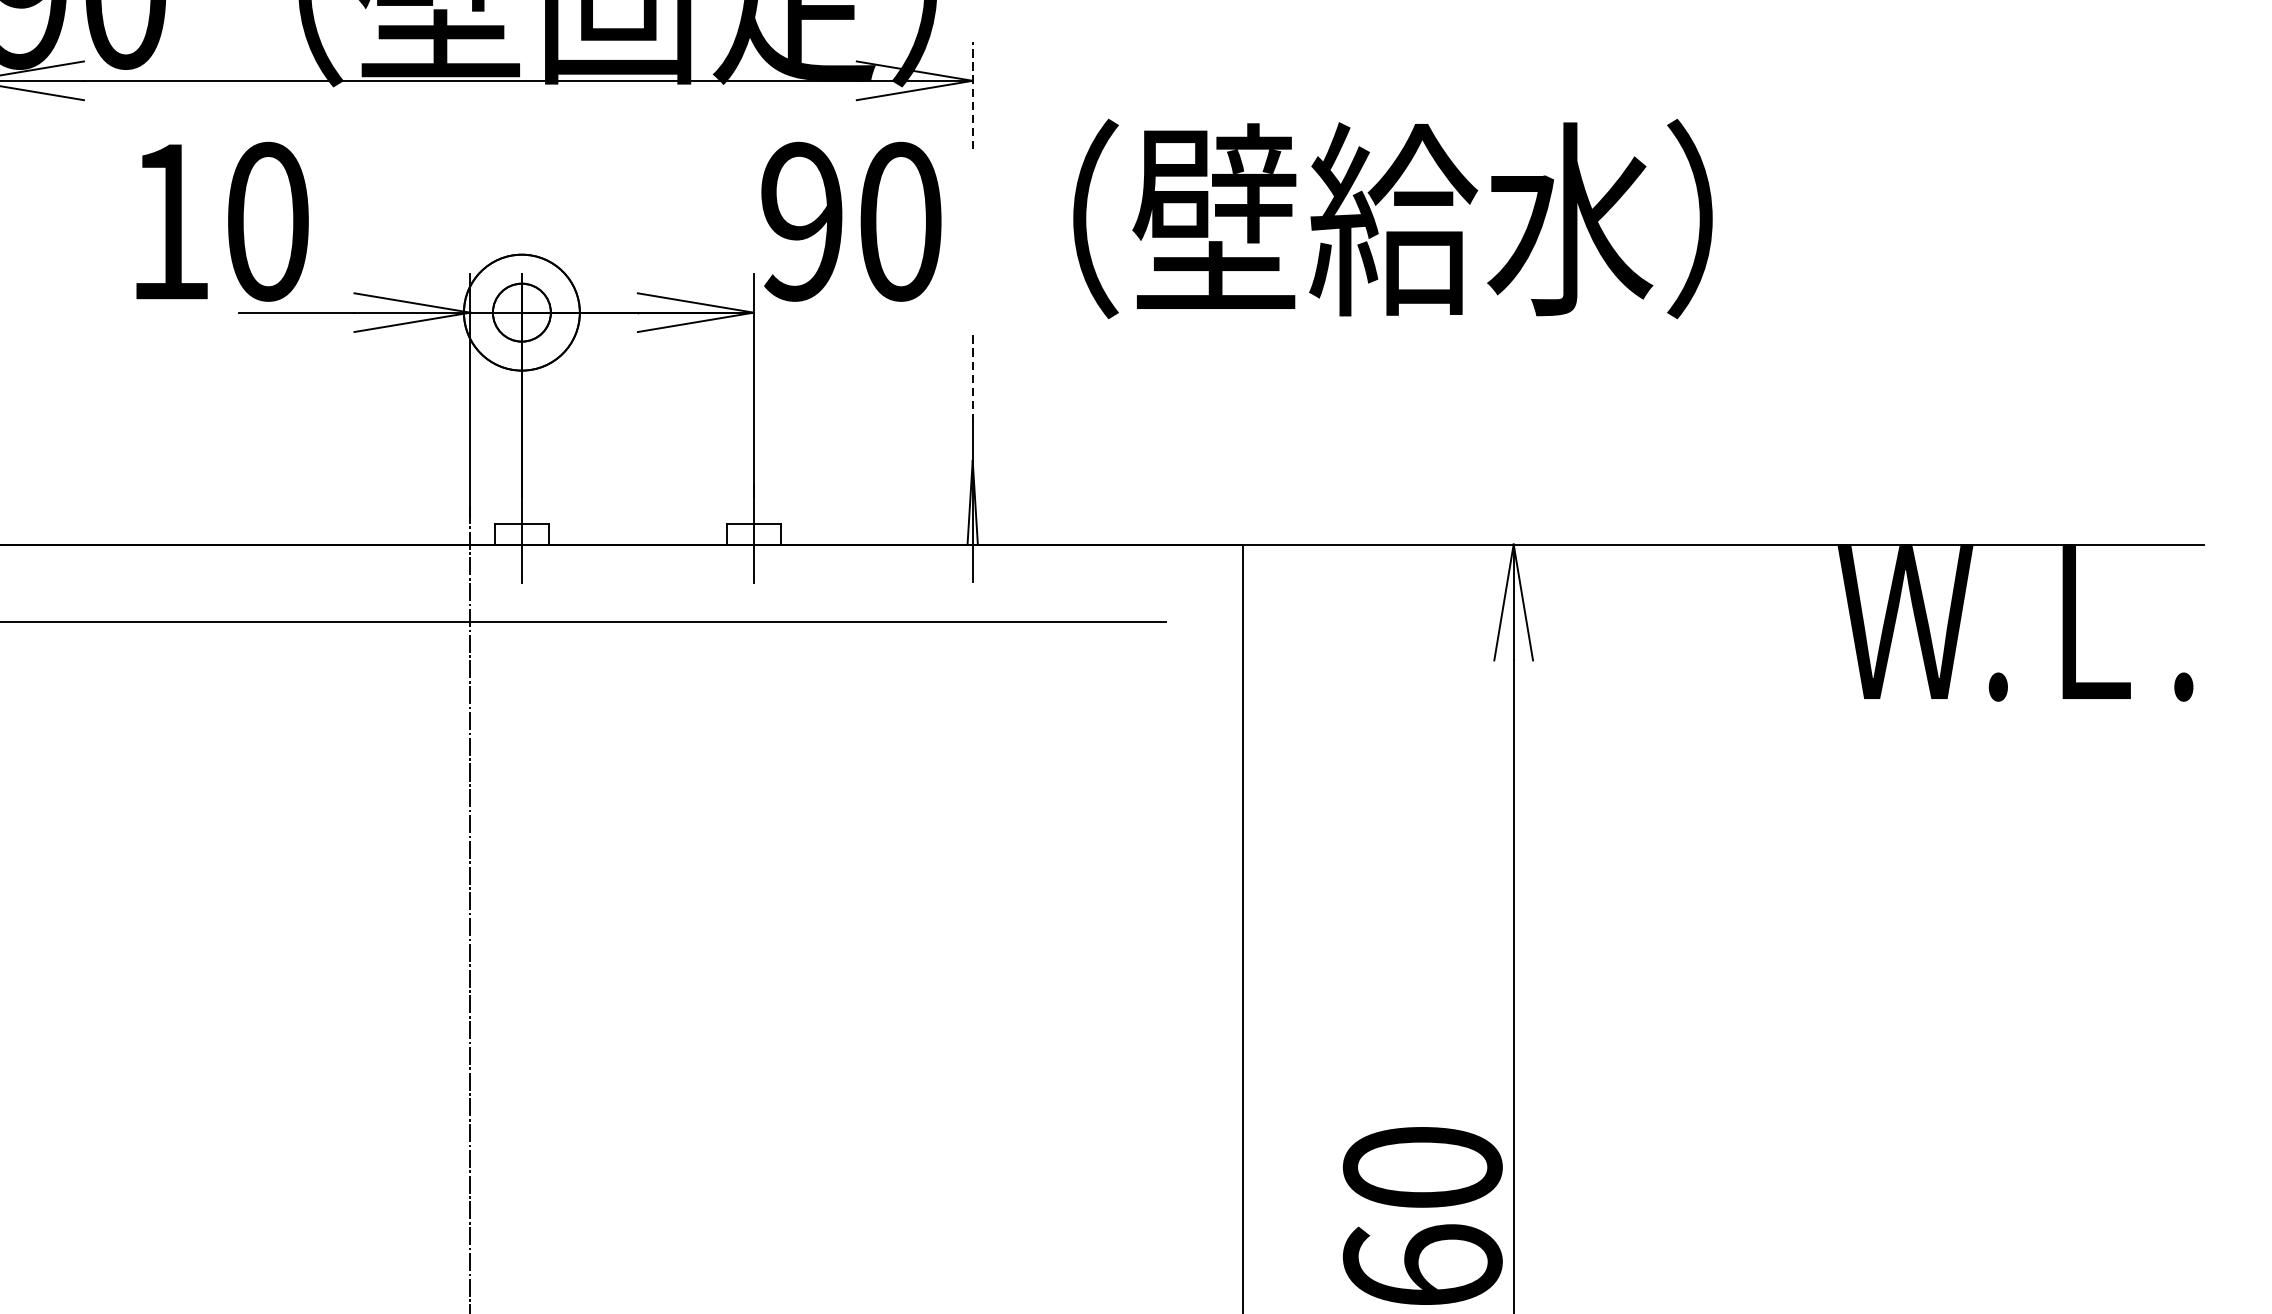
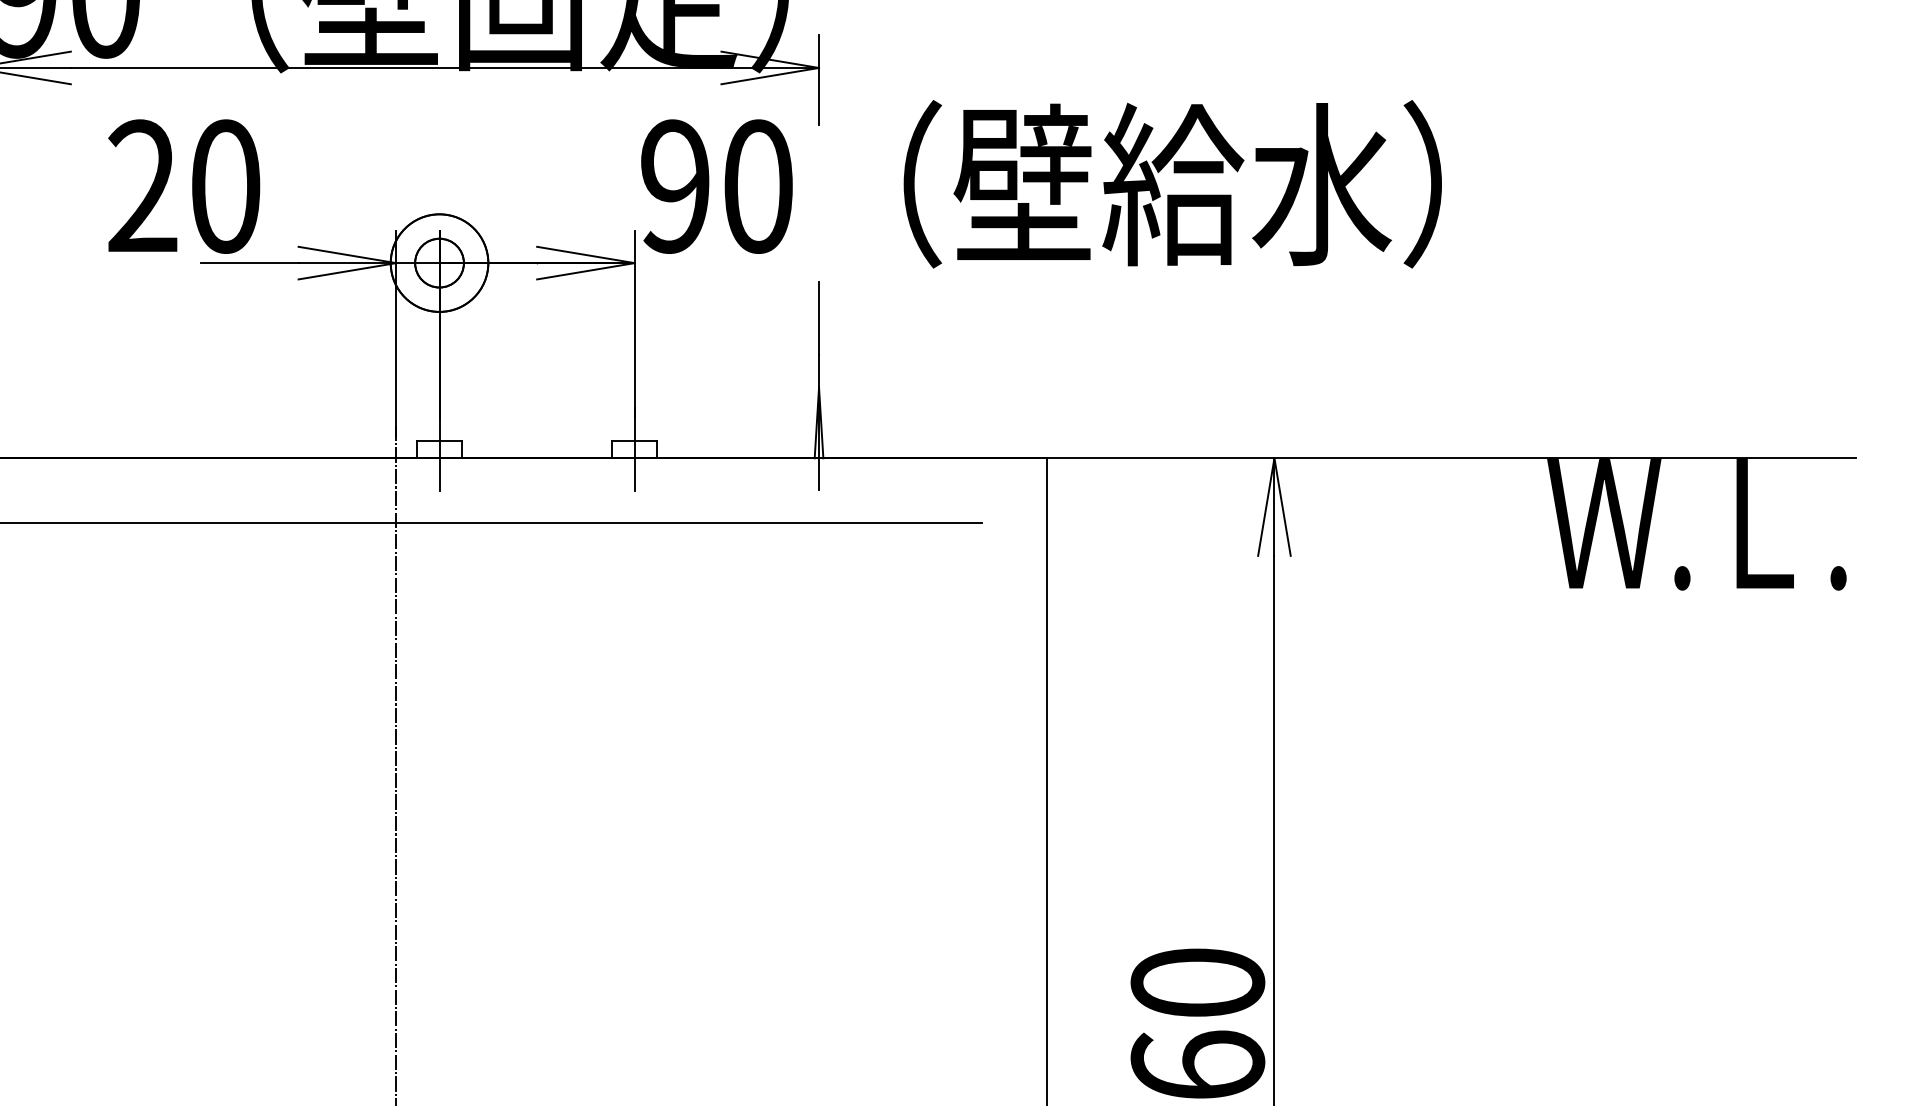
line: (973, 95) -> (819, 80), dashed -> solid
text: (169, 220) -> (142, 185), 10 -> 20
line: (973, 378) -> (819, 318), dashed -> solid

